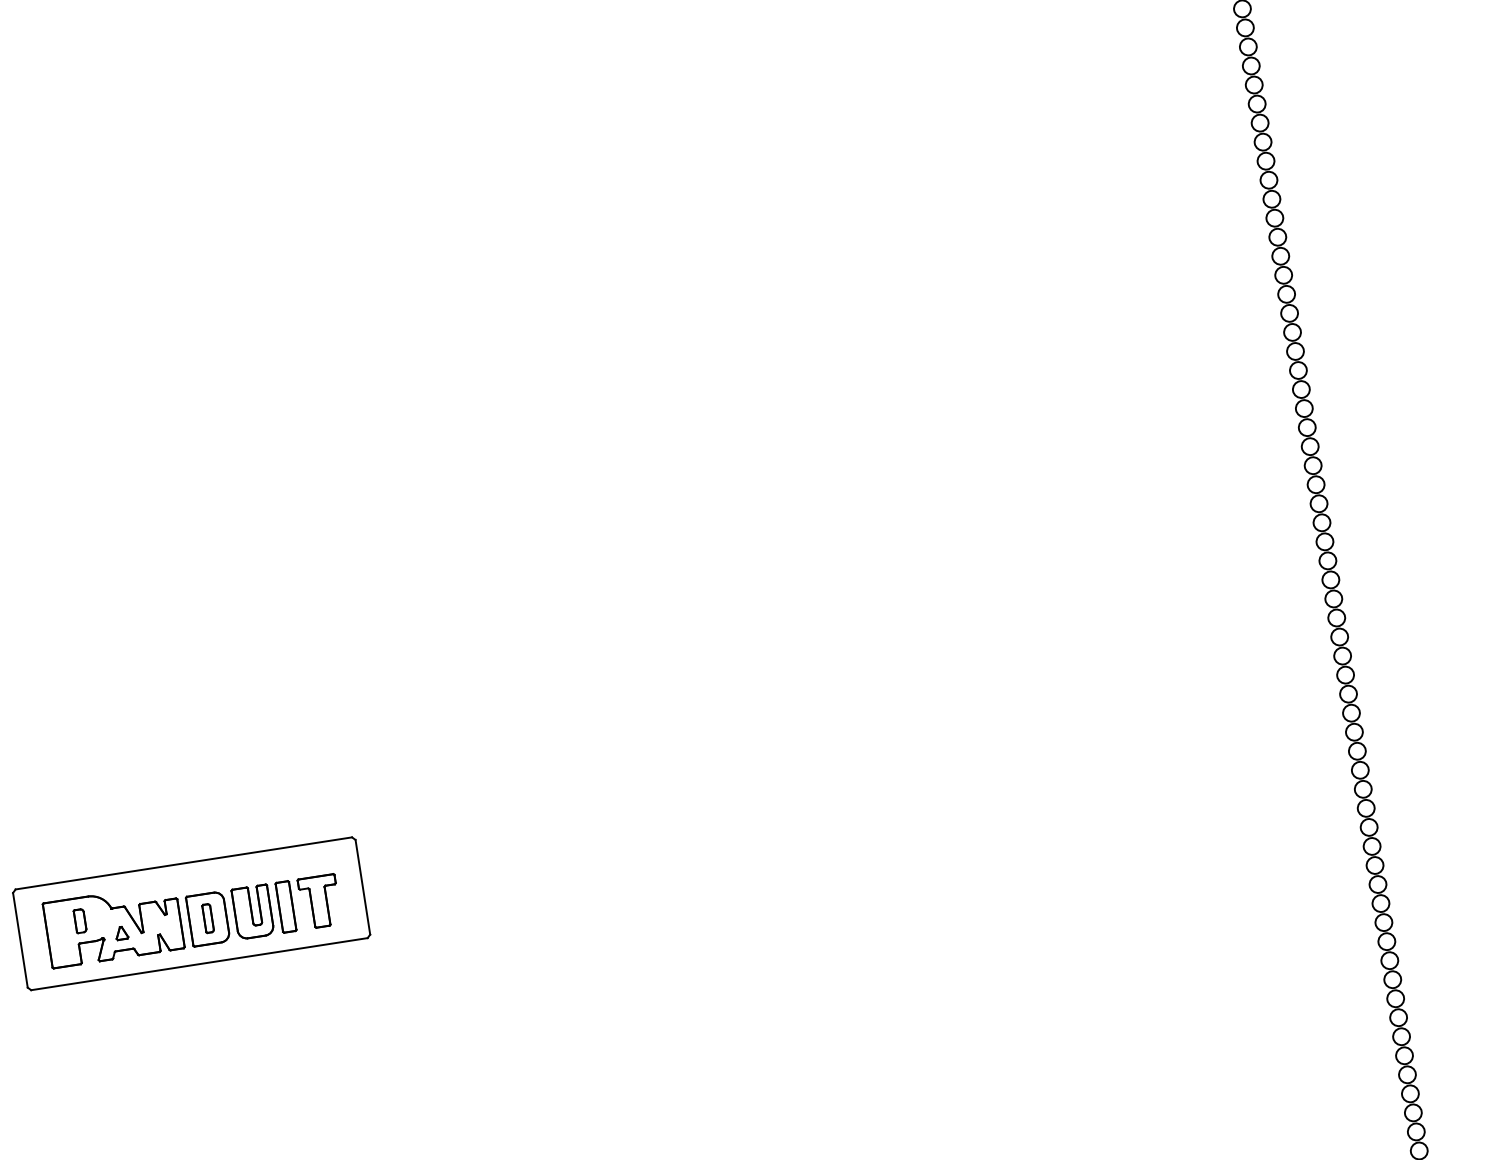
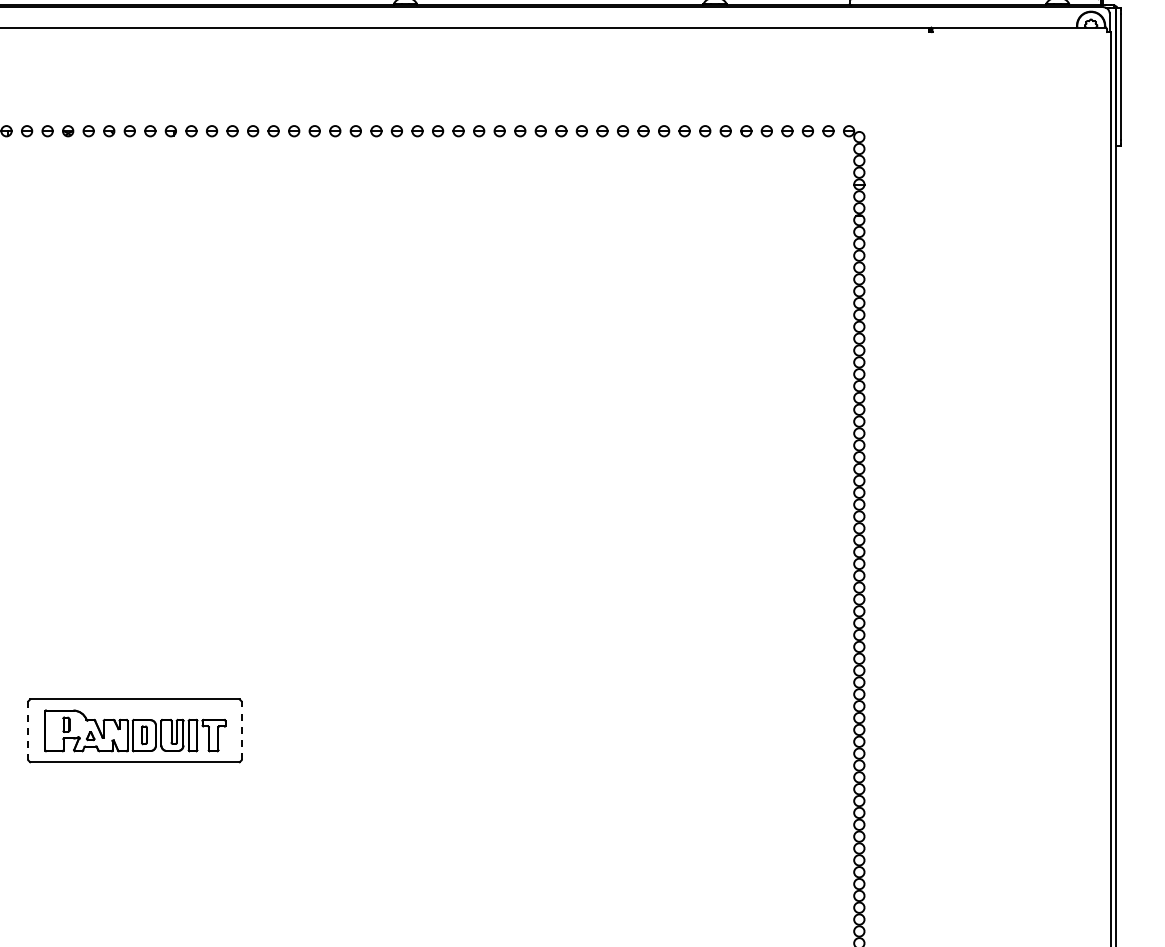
line: (362, 886) -> (241, 730), solid -> dashed
line: (20, 941) -> (28, 731), solid -> dashed

